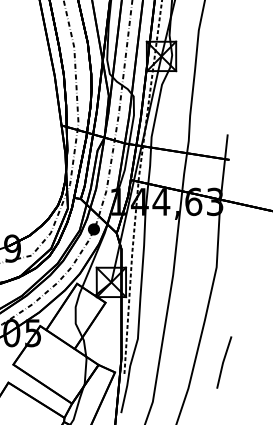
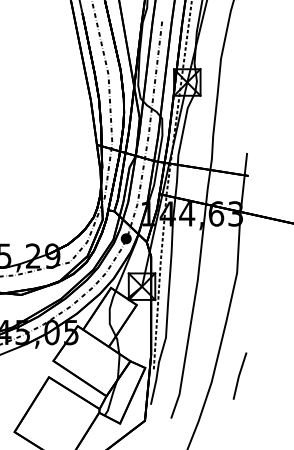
line: (223, 361) -> (239, 375), moved

